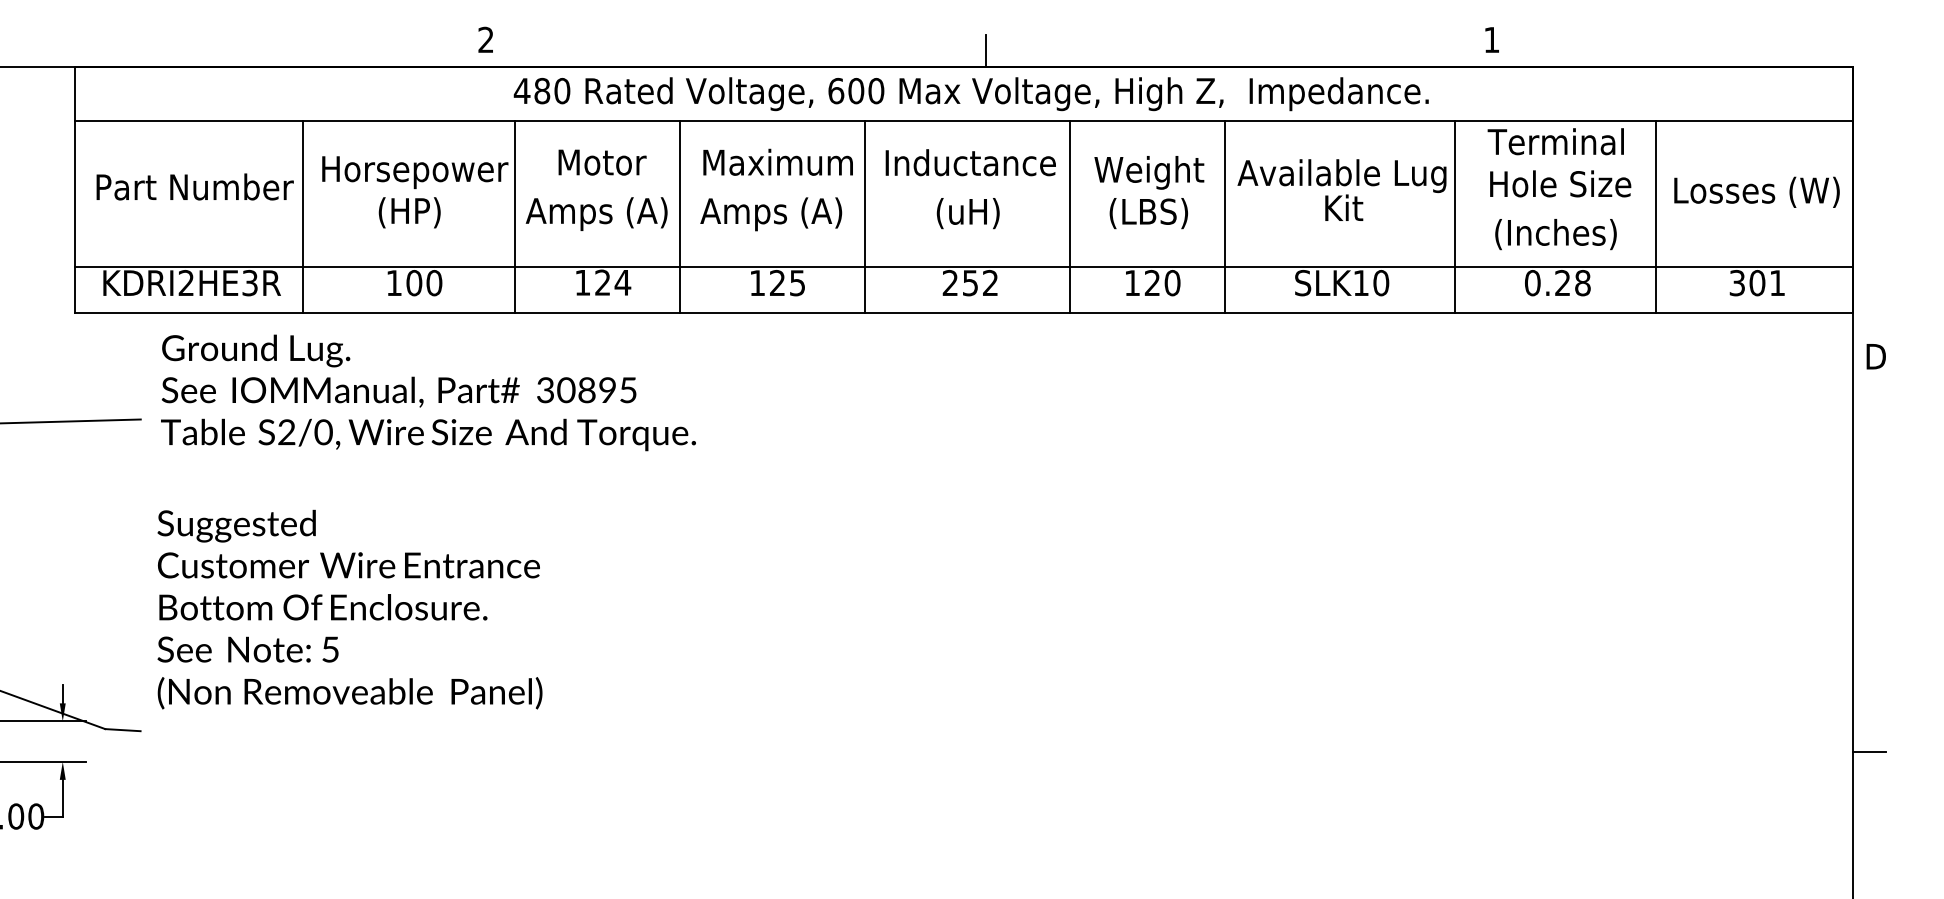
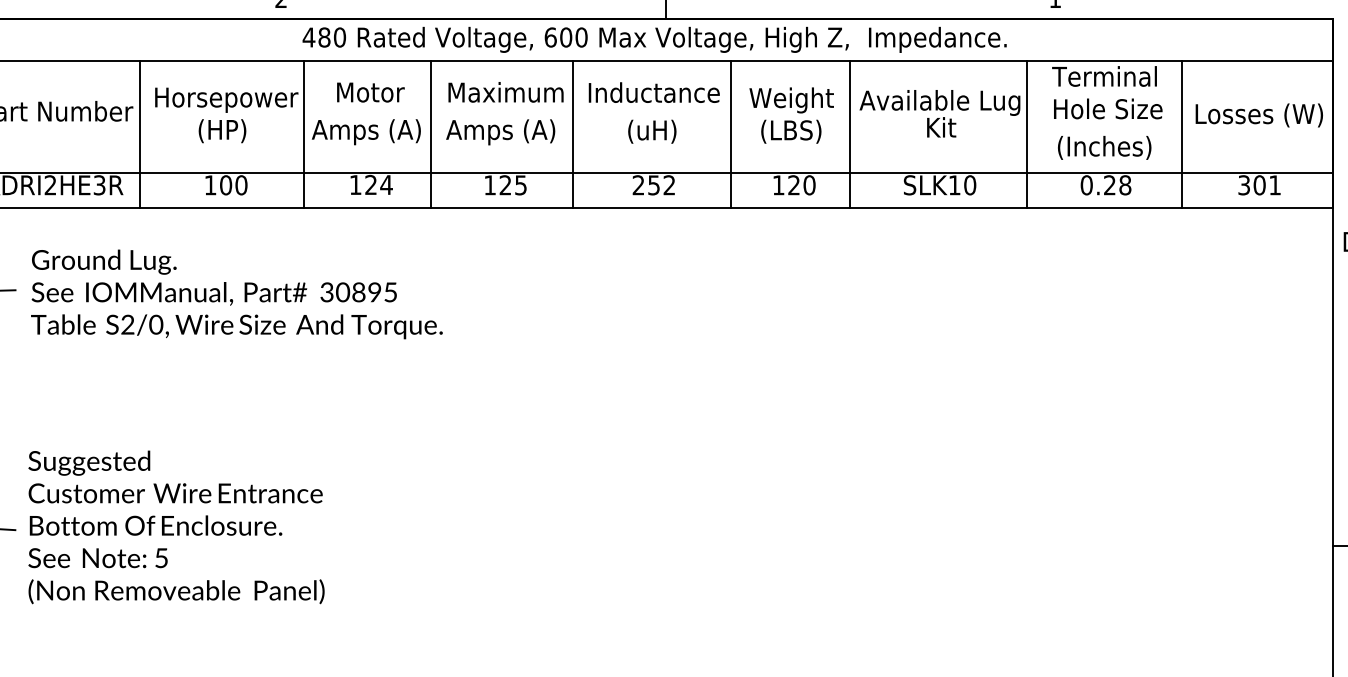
text: (428, 392) -> (236, 294), moved
text: (349, 609) -> (176, 527), moved

